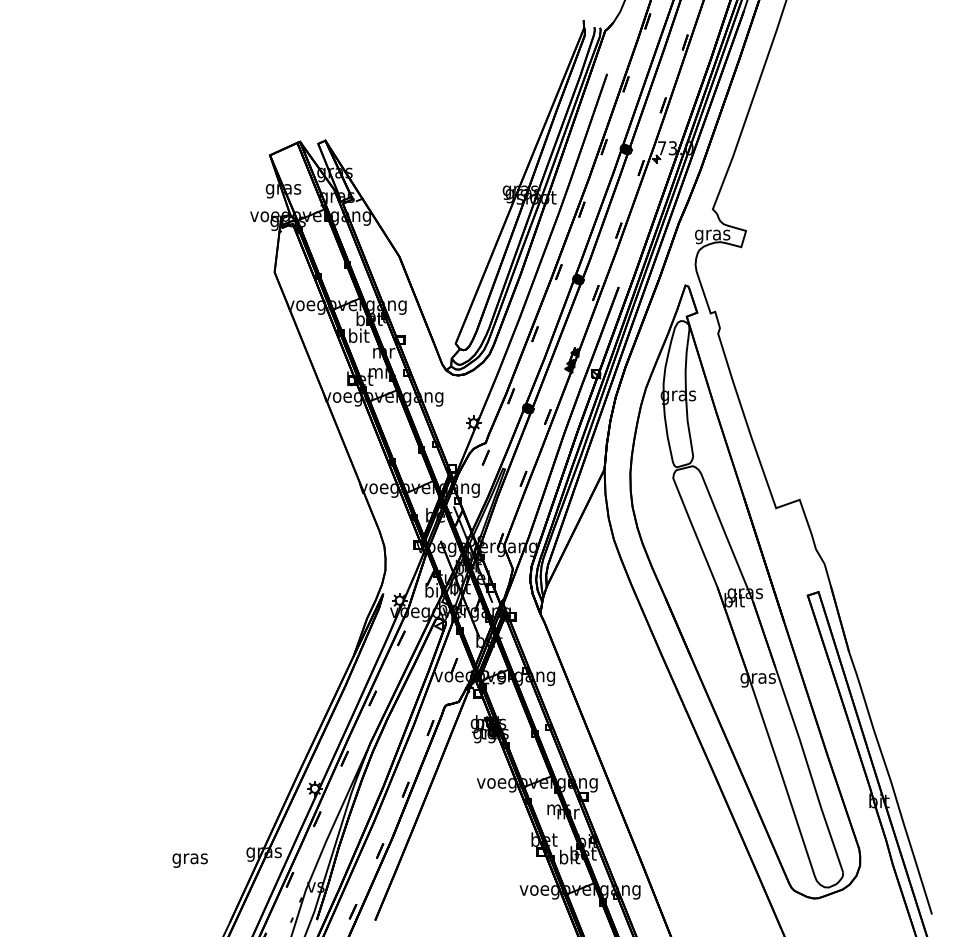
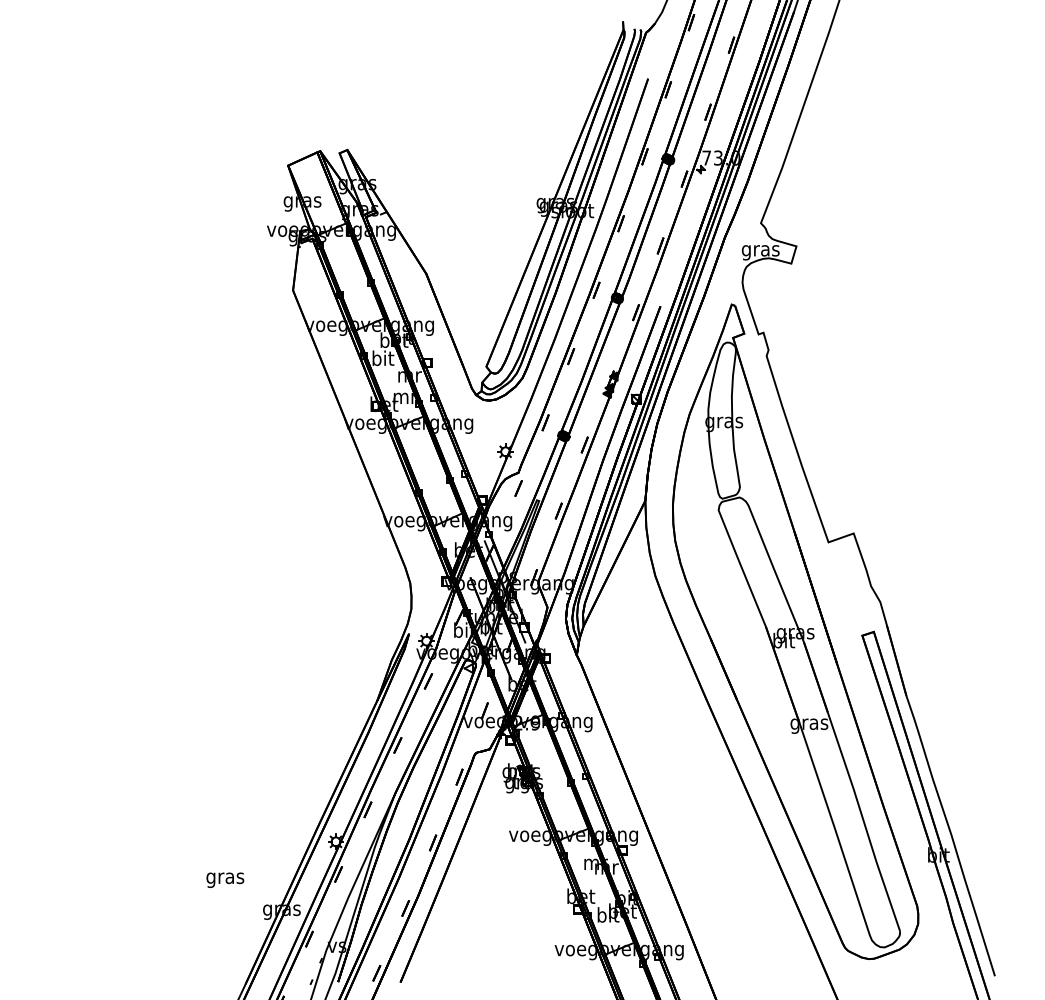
text: (189, 860) -> (224, 880), moved

